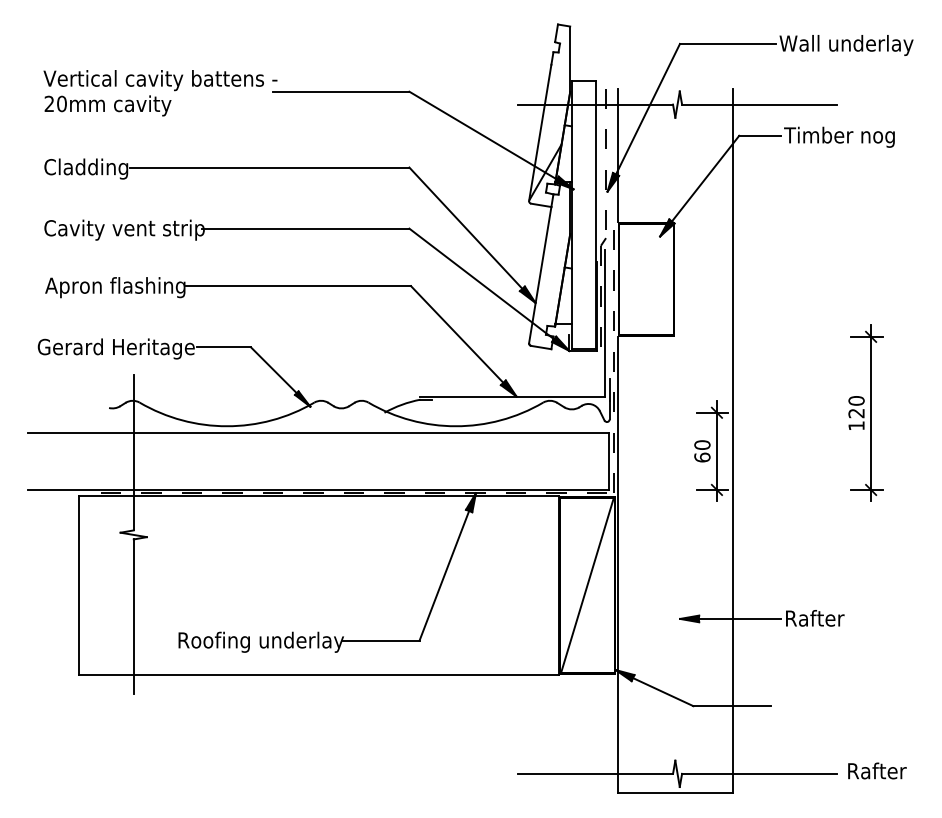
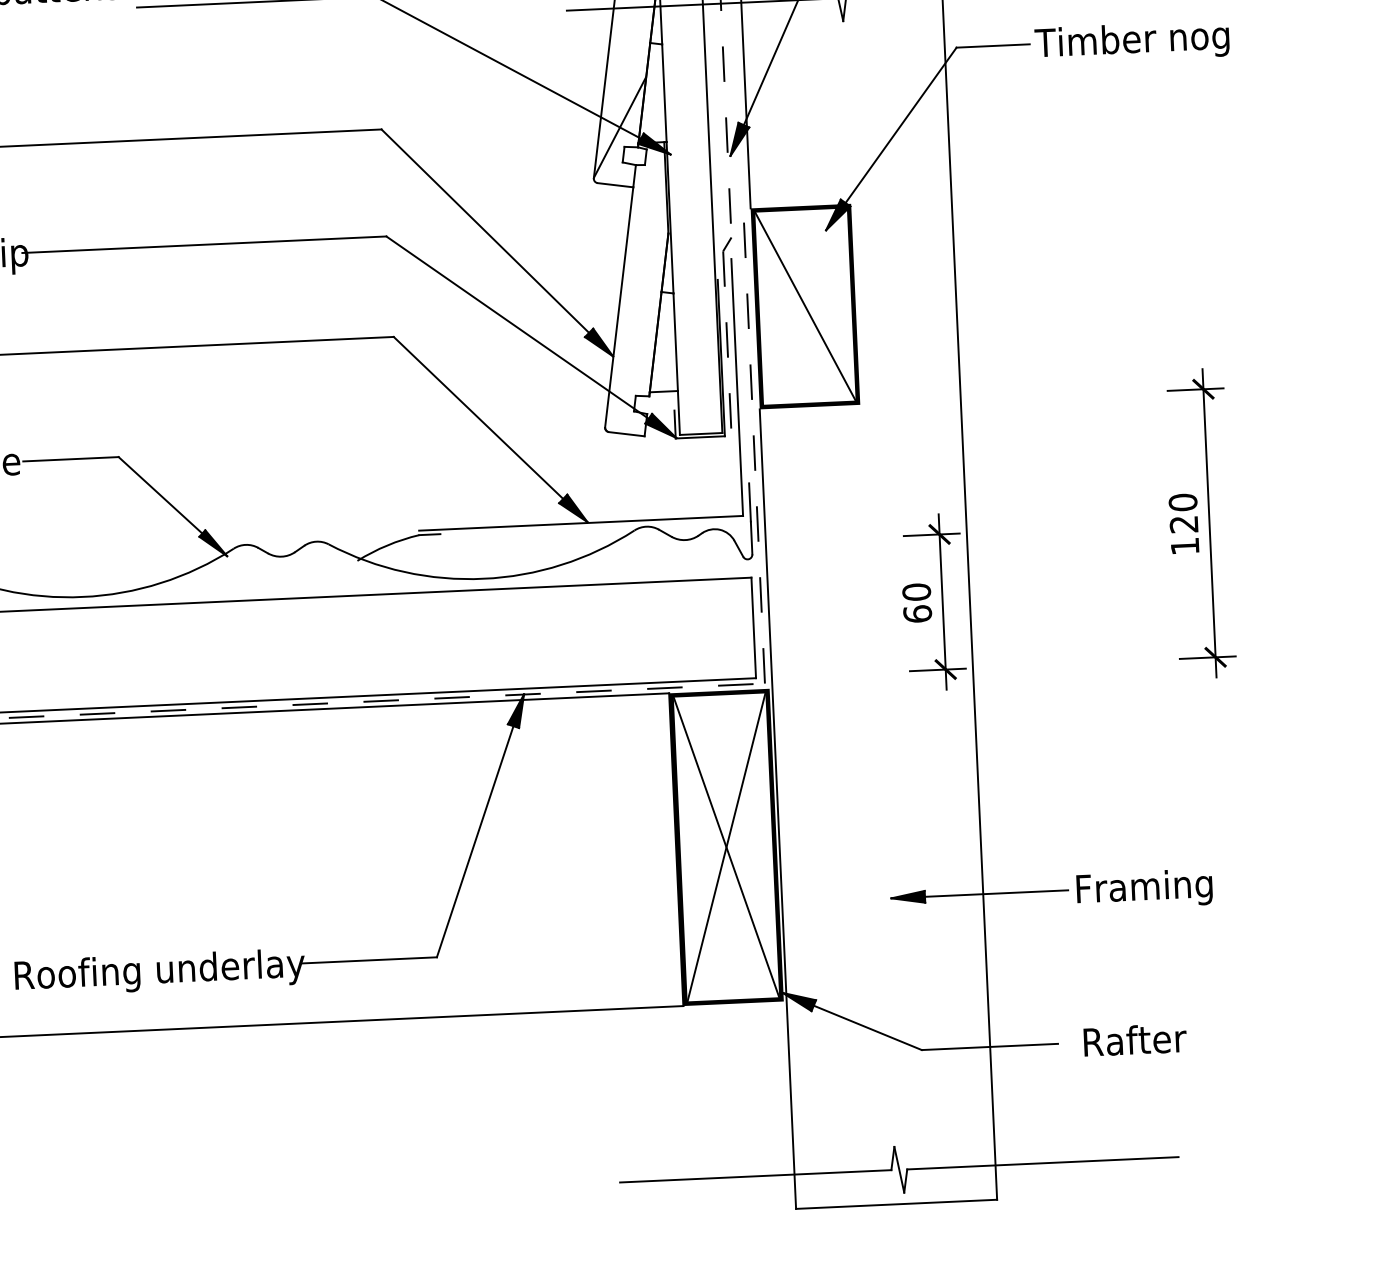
line: (646, 279) -> (805, 306), added
line: (587, 585) -> (726, 847), added
text: (825, 620) -> (1146, 889), Rafter -> Framing
text: (877, 770) -> (1135, 1039), moved

